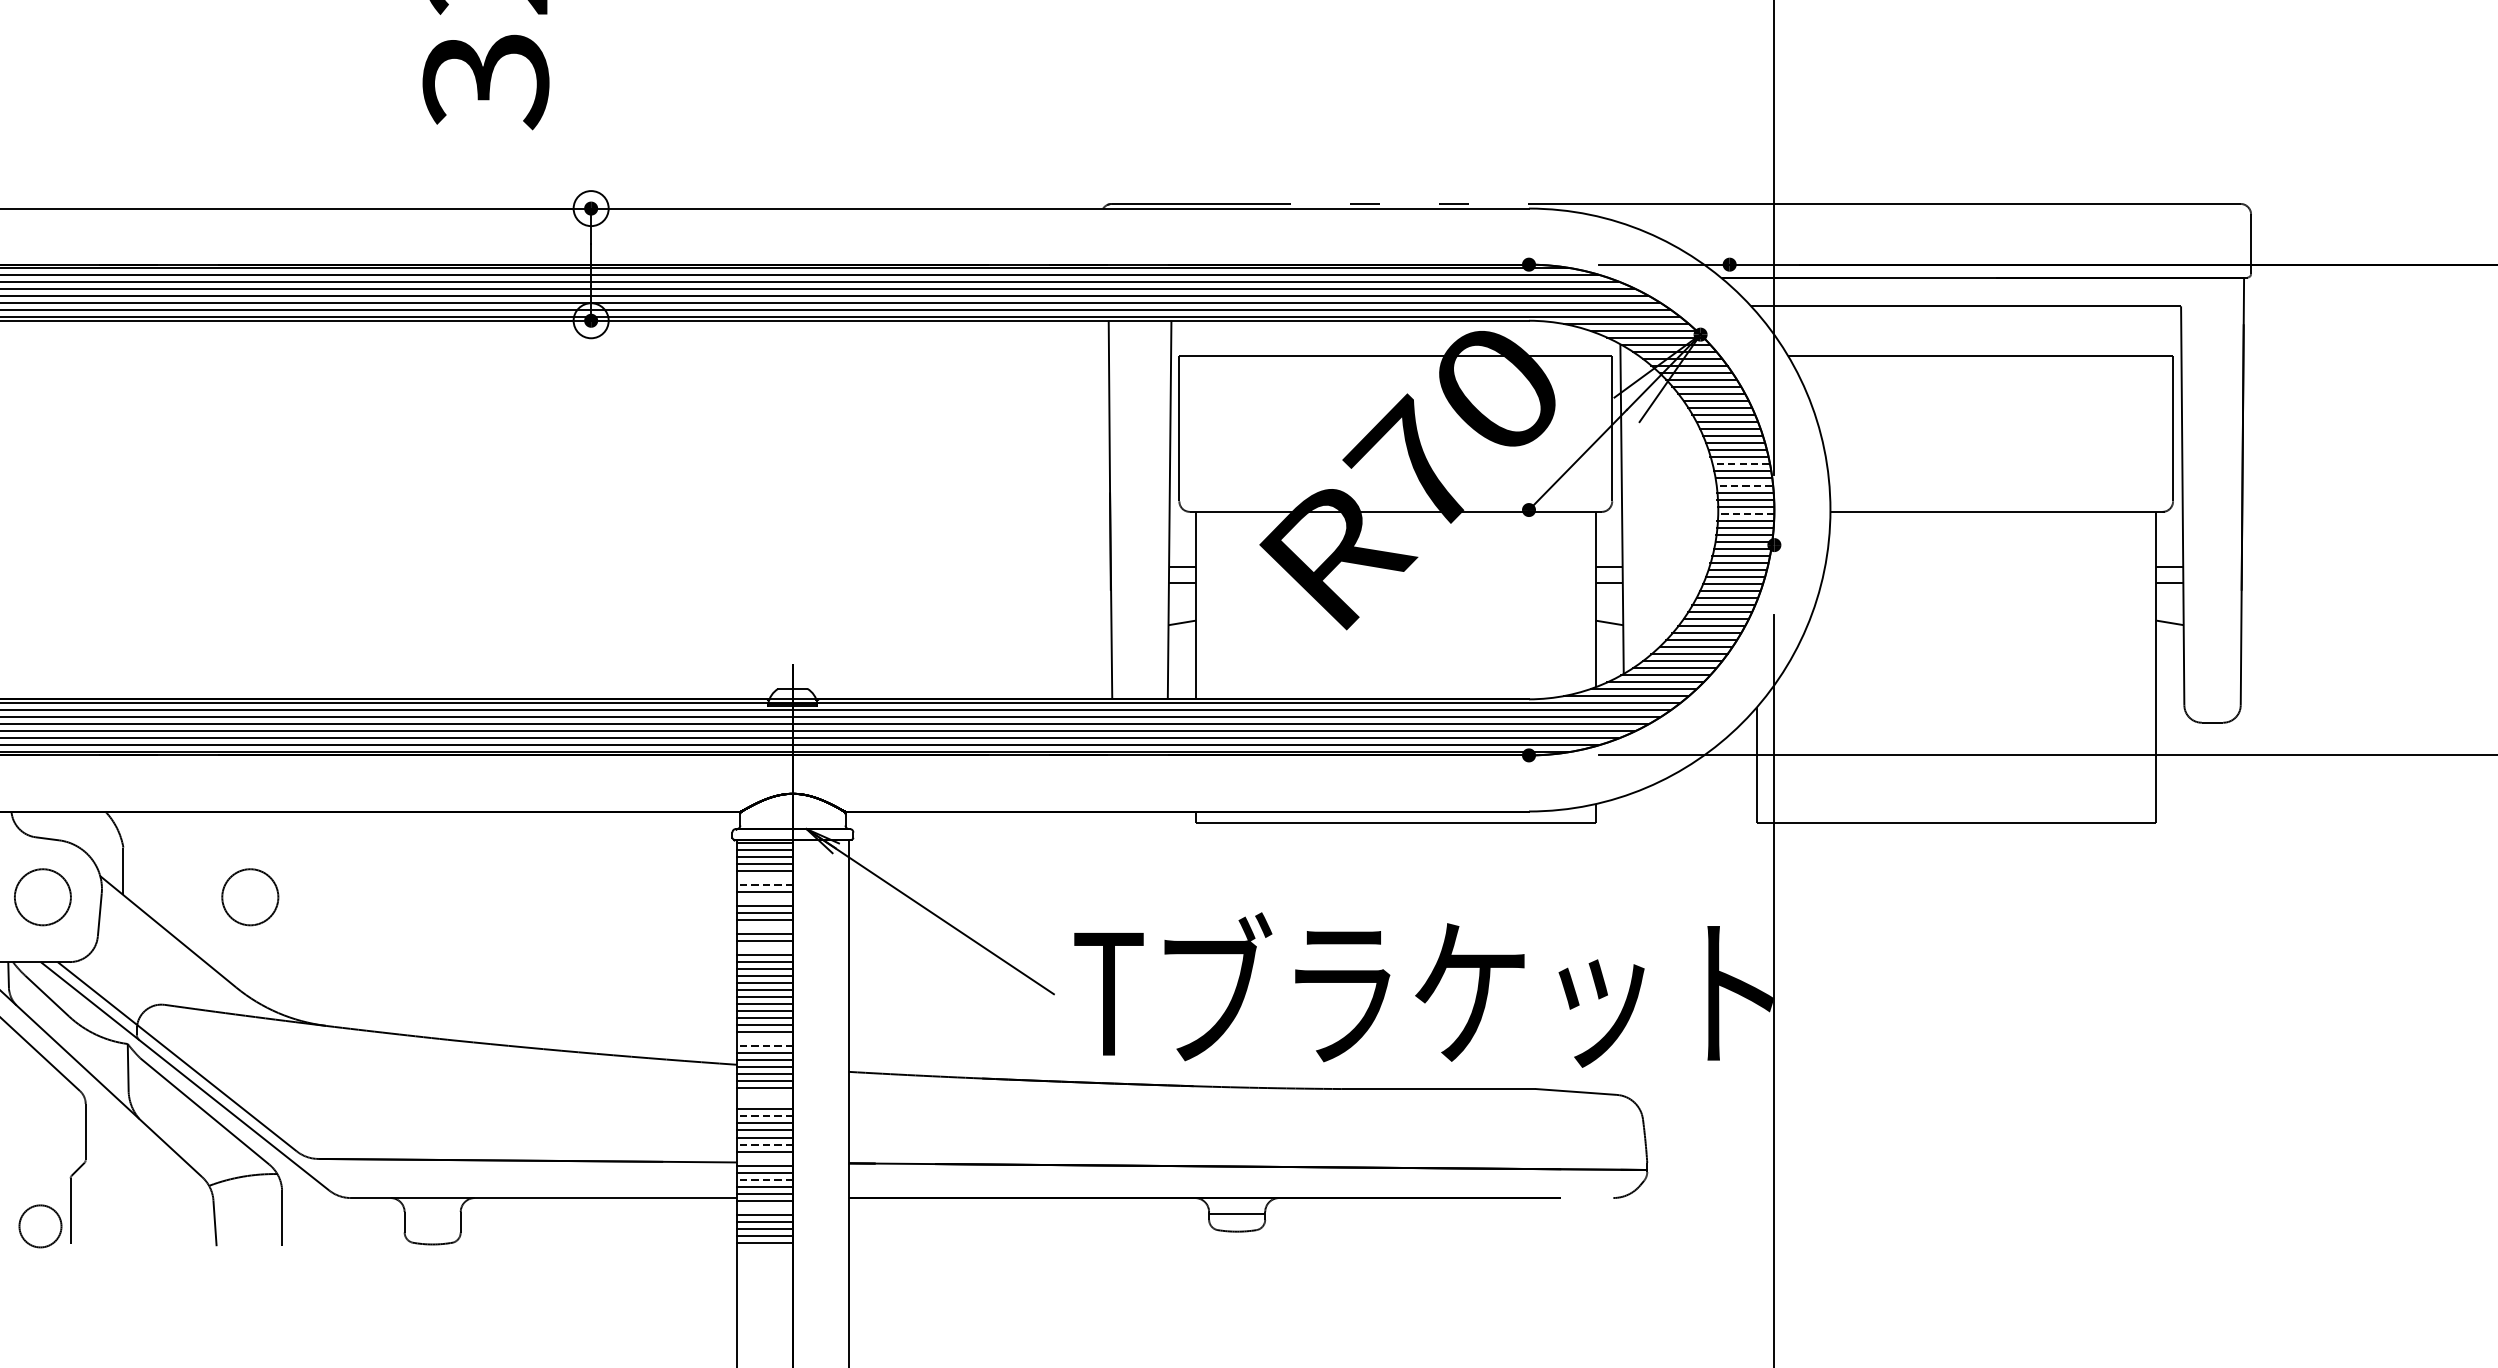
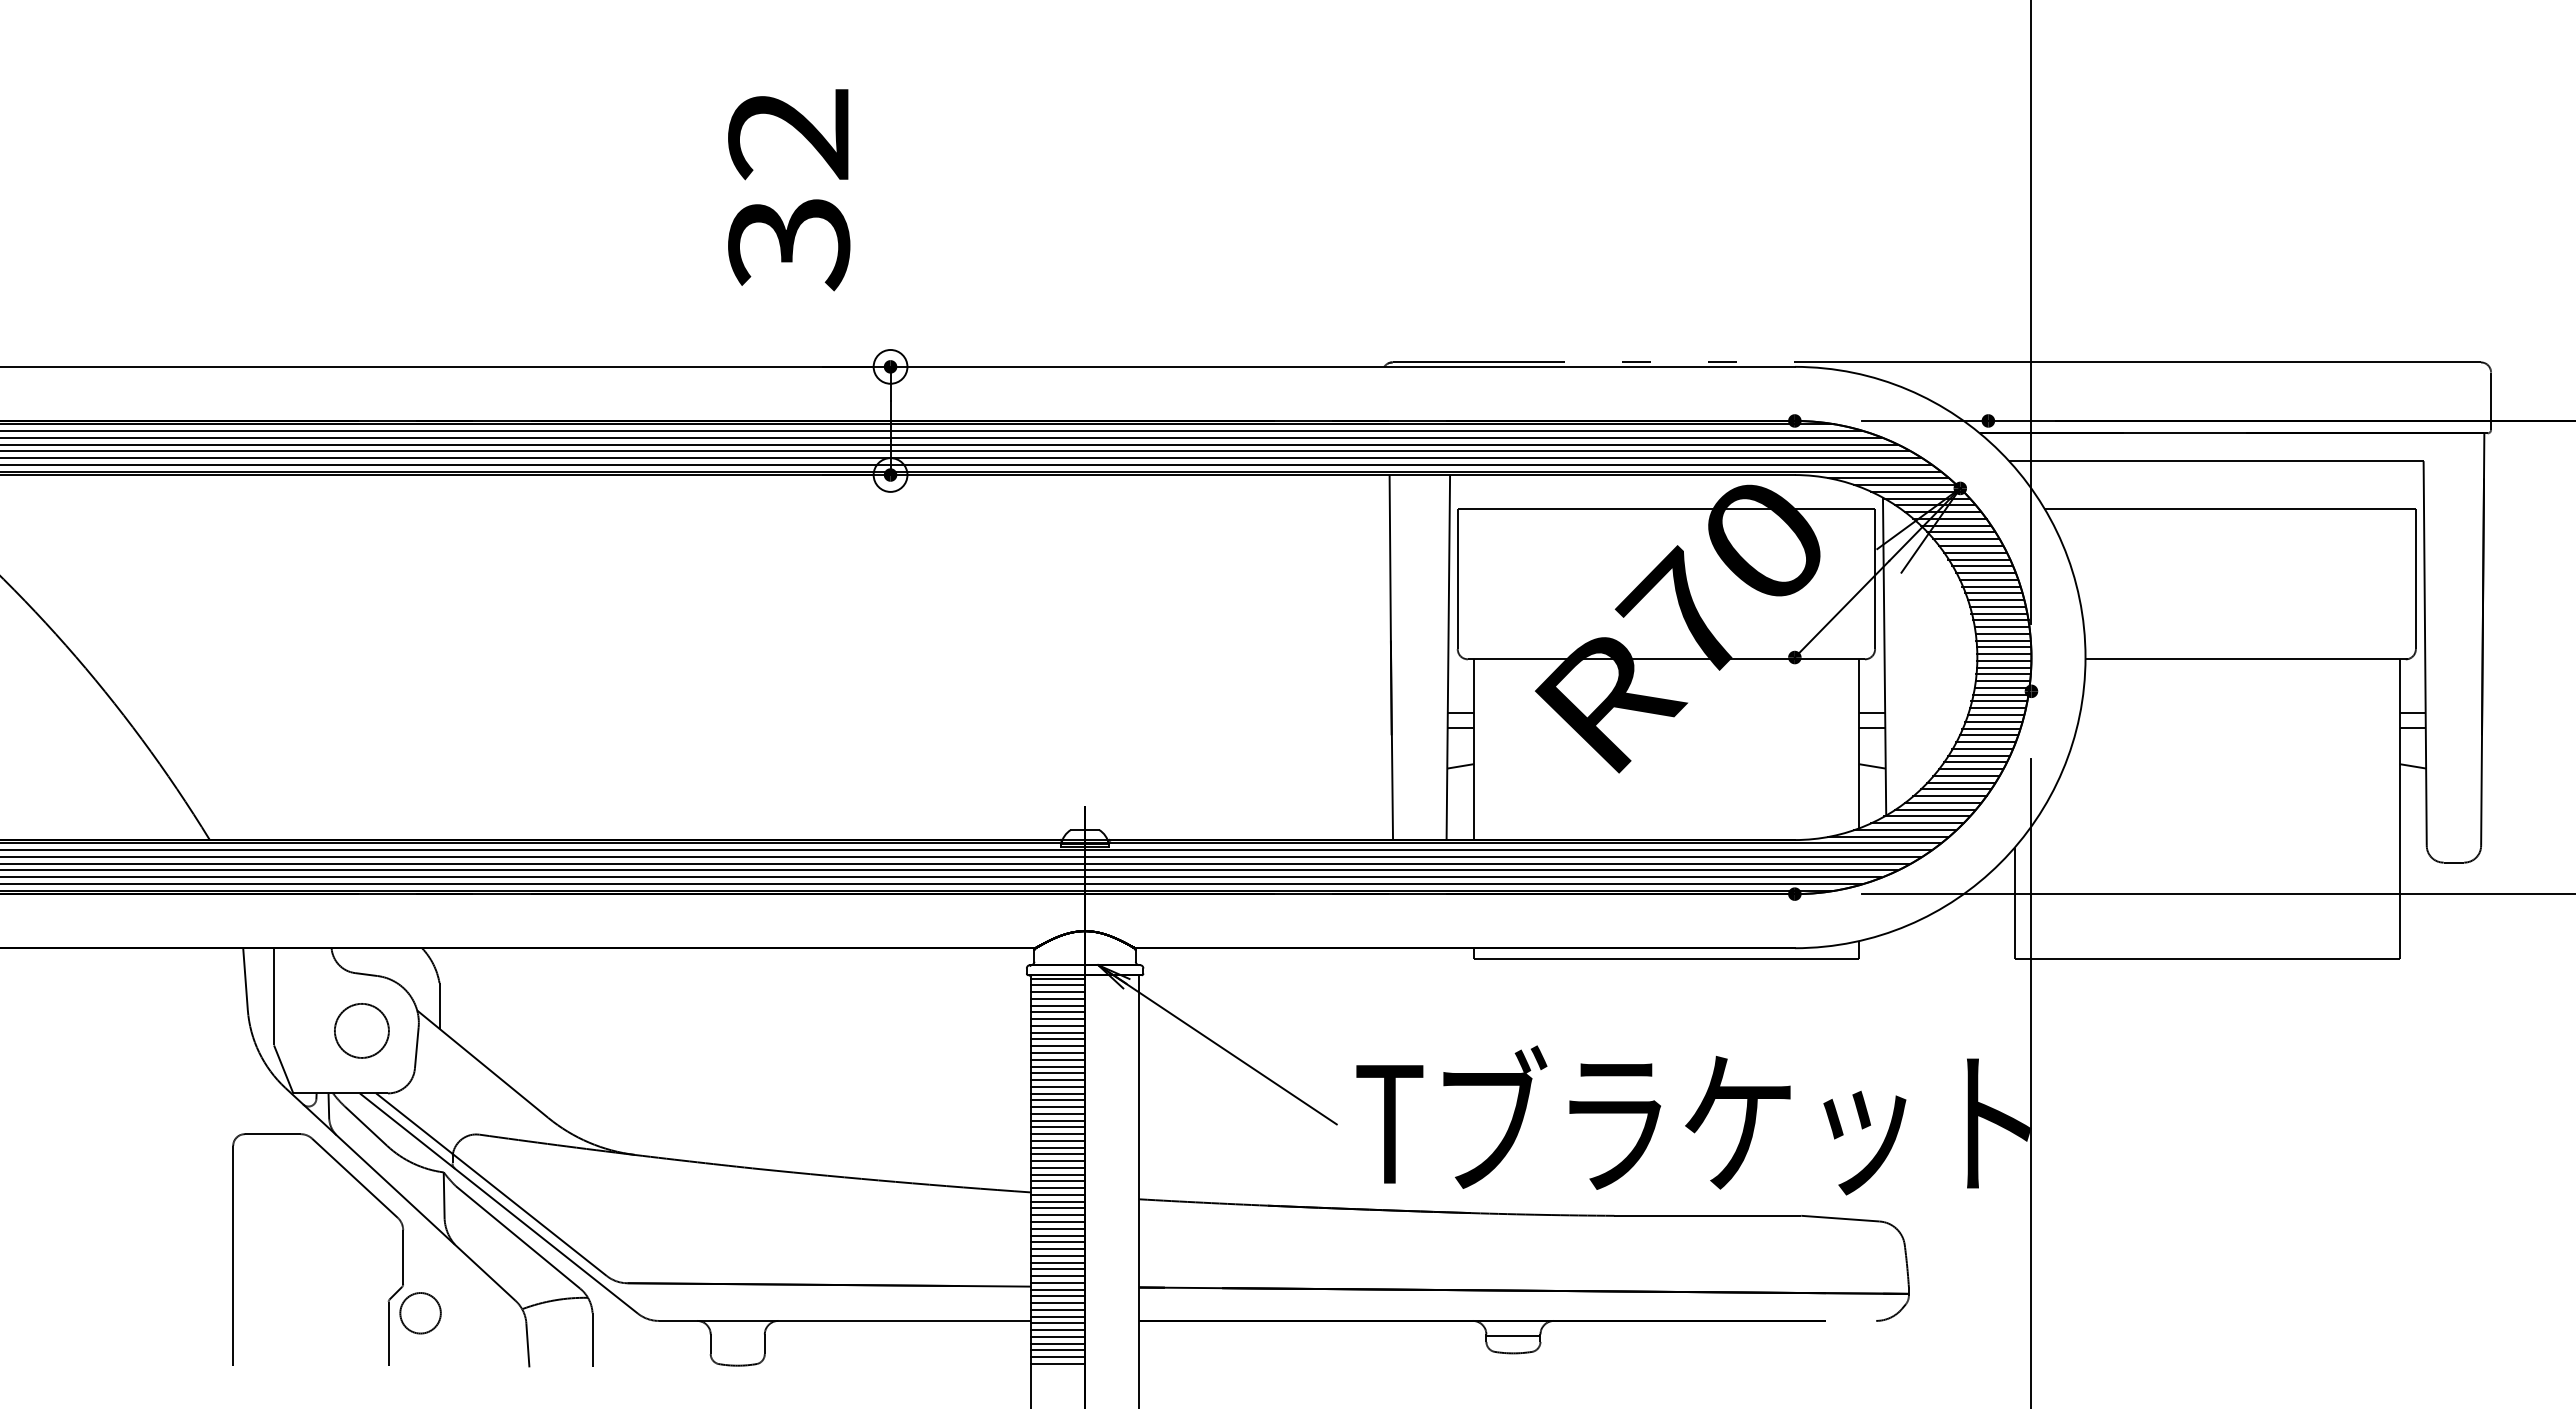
line: (1741, 464) -> (1999, 613), dashed -> solid
line: (1744, 485) -> (2002, 633), dashed -> solid
line: (1745, 513) -> (2003, 660), dashed -> solid
line: (765, 878) -> (1058, 1012), added
line: (764, 885) -> (1057, 1019), dashed -> solid
part: (249, 896) -> (561, 1030), removed
line: (765, 898) -> (1058, 1032), added
line: (765, 926) -> (1058, 1059), added
line: (765, 948) -> (1058, 1080), added
line: (765, 1038) -> (1058, 1167), added
line: (764, 1046) -> (1057, 1174), dashed -> solid
line: (765, 1095) -> (1058, 1222), added
line: (765, 1102) -> (1058, 1228), added
line: (764, 1116) -> (1057, 1242), dashed -> solid
line: (764, 1144) -> (1057, 1269), dashed -> solid
line: (765, 1158) -> (1058, 1282), added
line: (764, 1179) -> (1057, 1303), dashed -> solid
line: (765, 1207) -> (1058, 1330), added
part: (40, 1226) -> (420, 1313), moved

